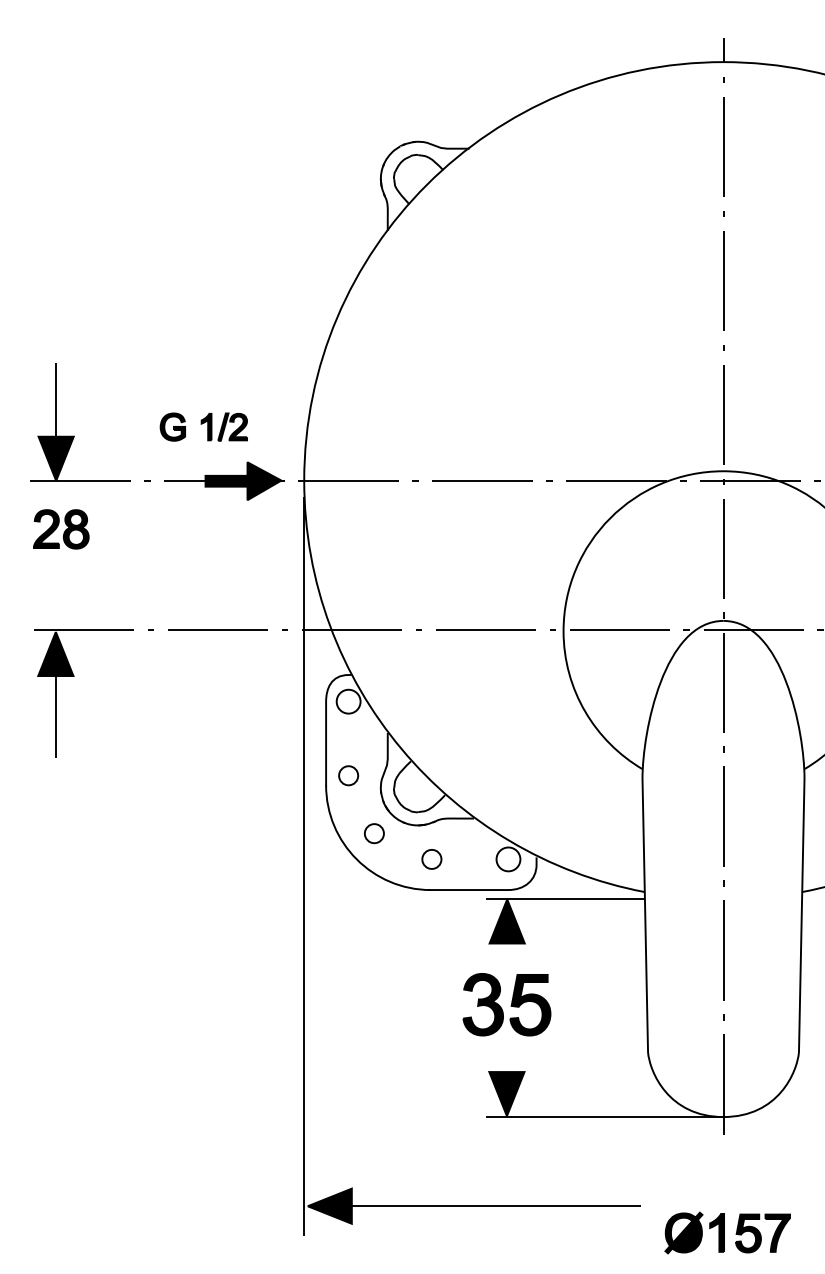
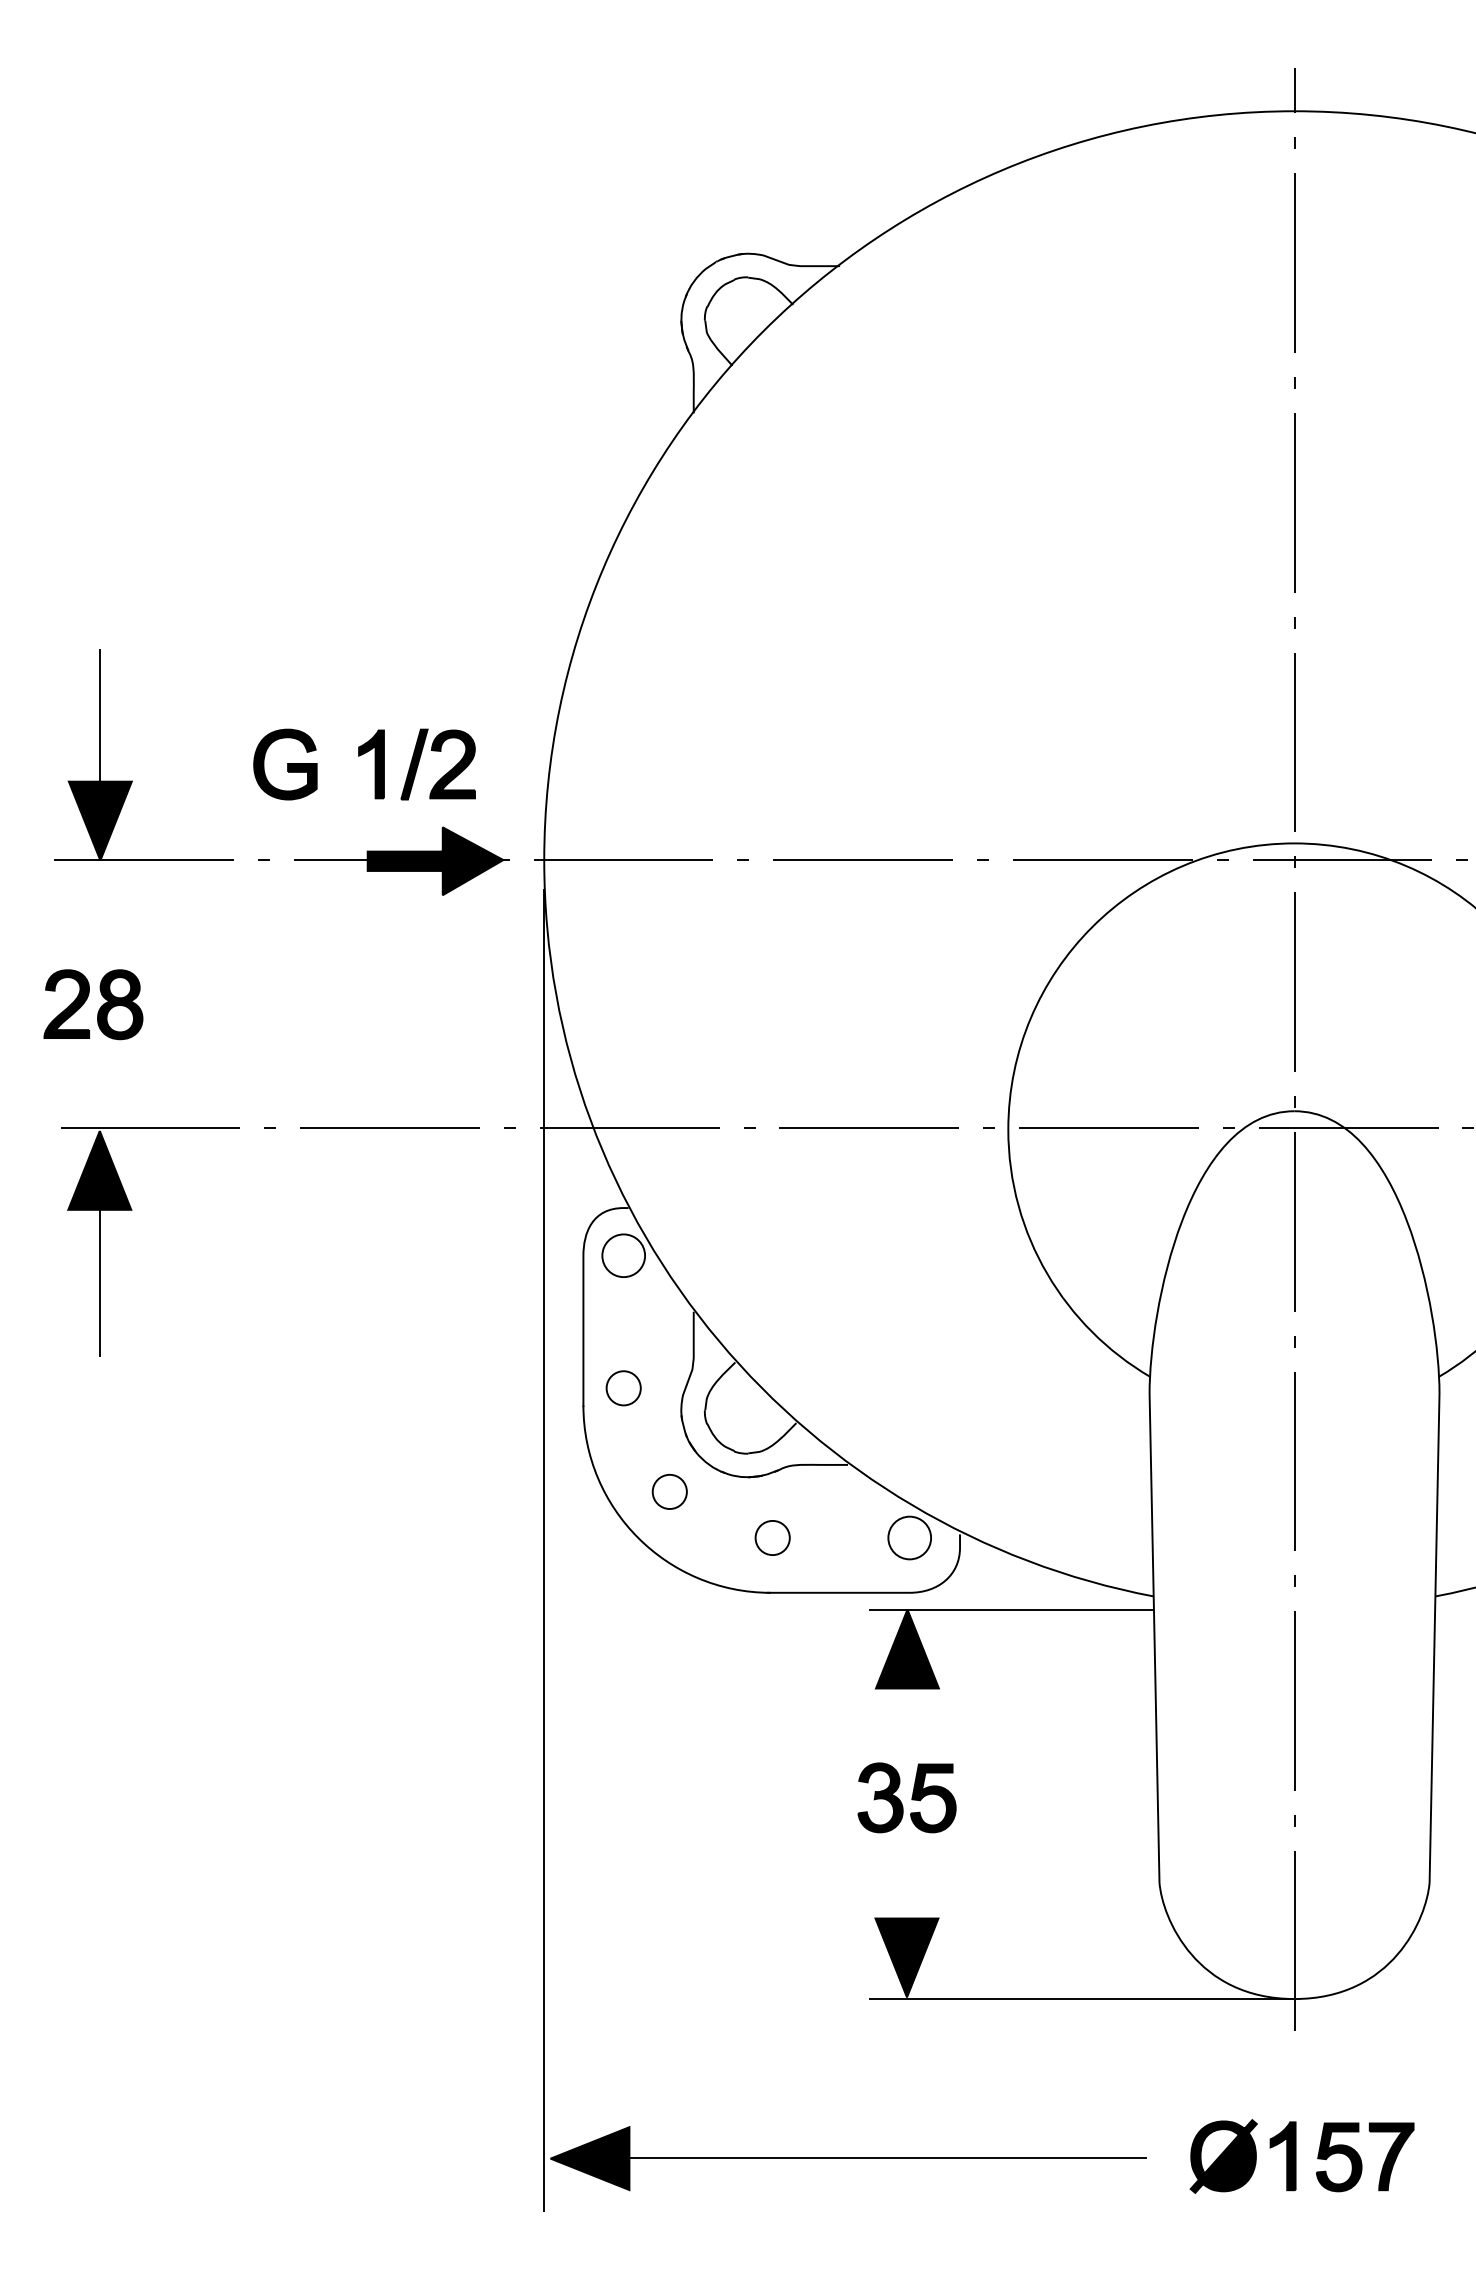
part: (203, 426) -> (363, 763), size x1.43
part: (61, 529) -> (93, 1004), moved
part: (506, 1004) -> (906, 1797), size x0.62
part: (727, 1232) -> (1301, 2155), moved

